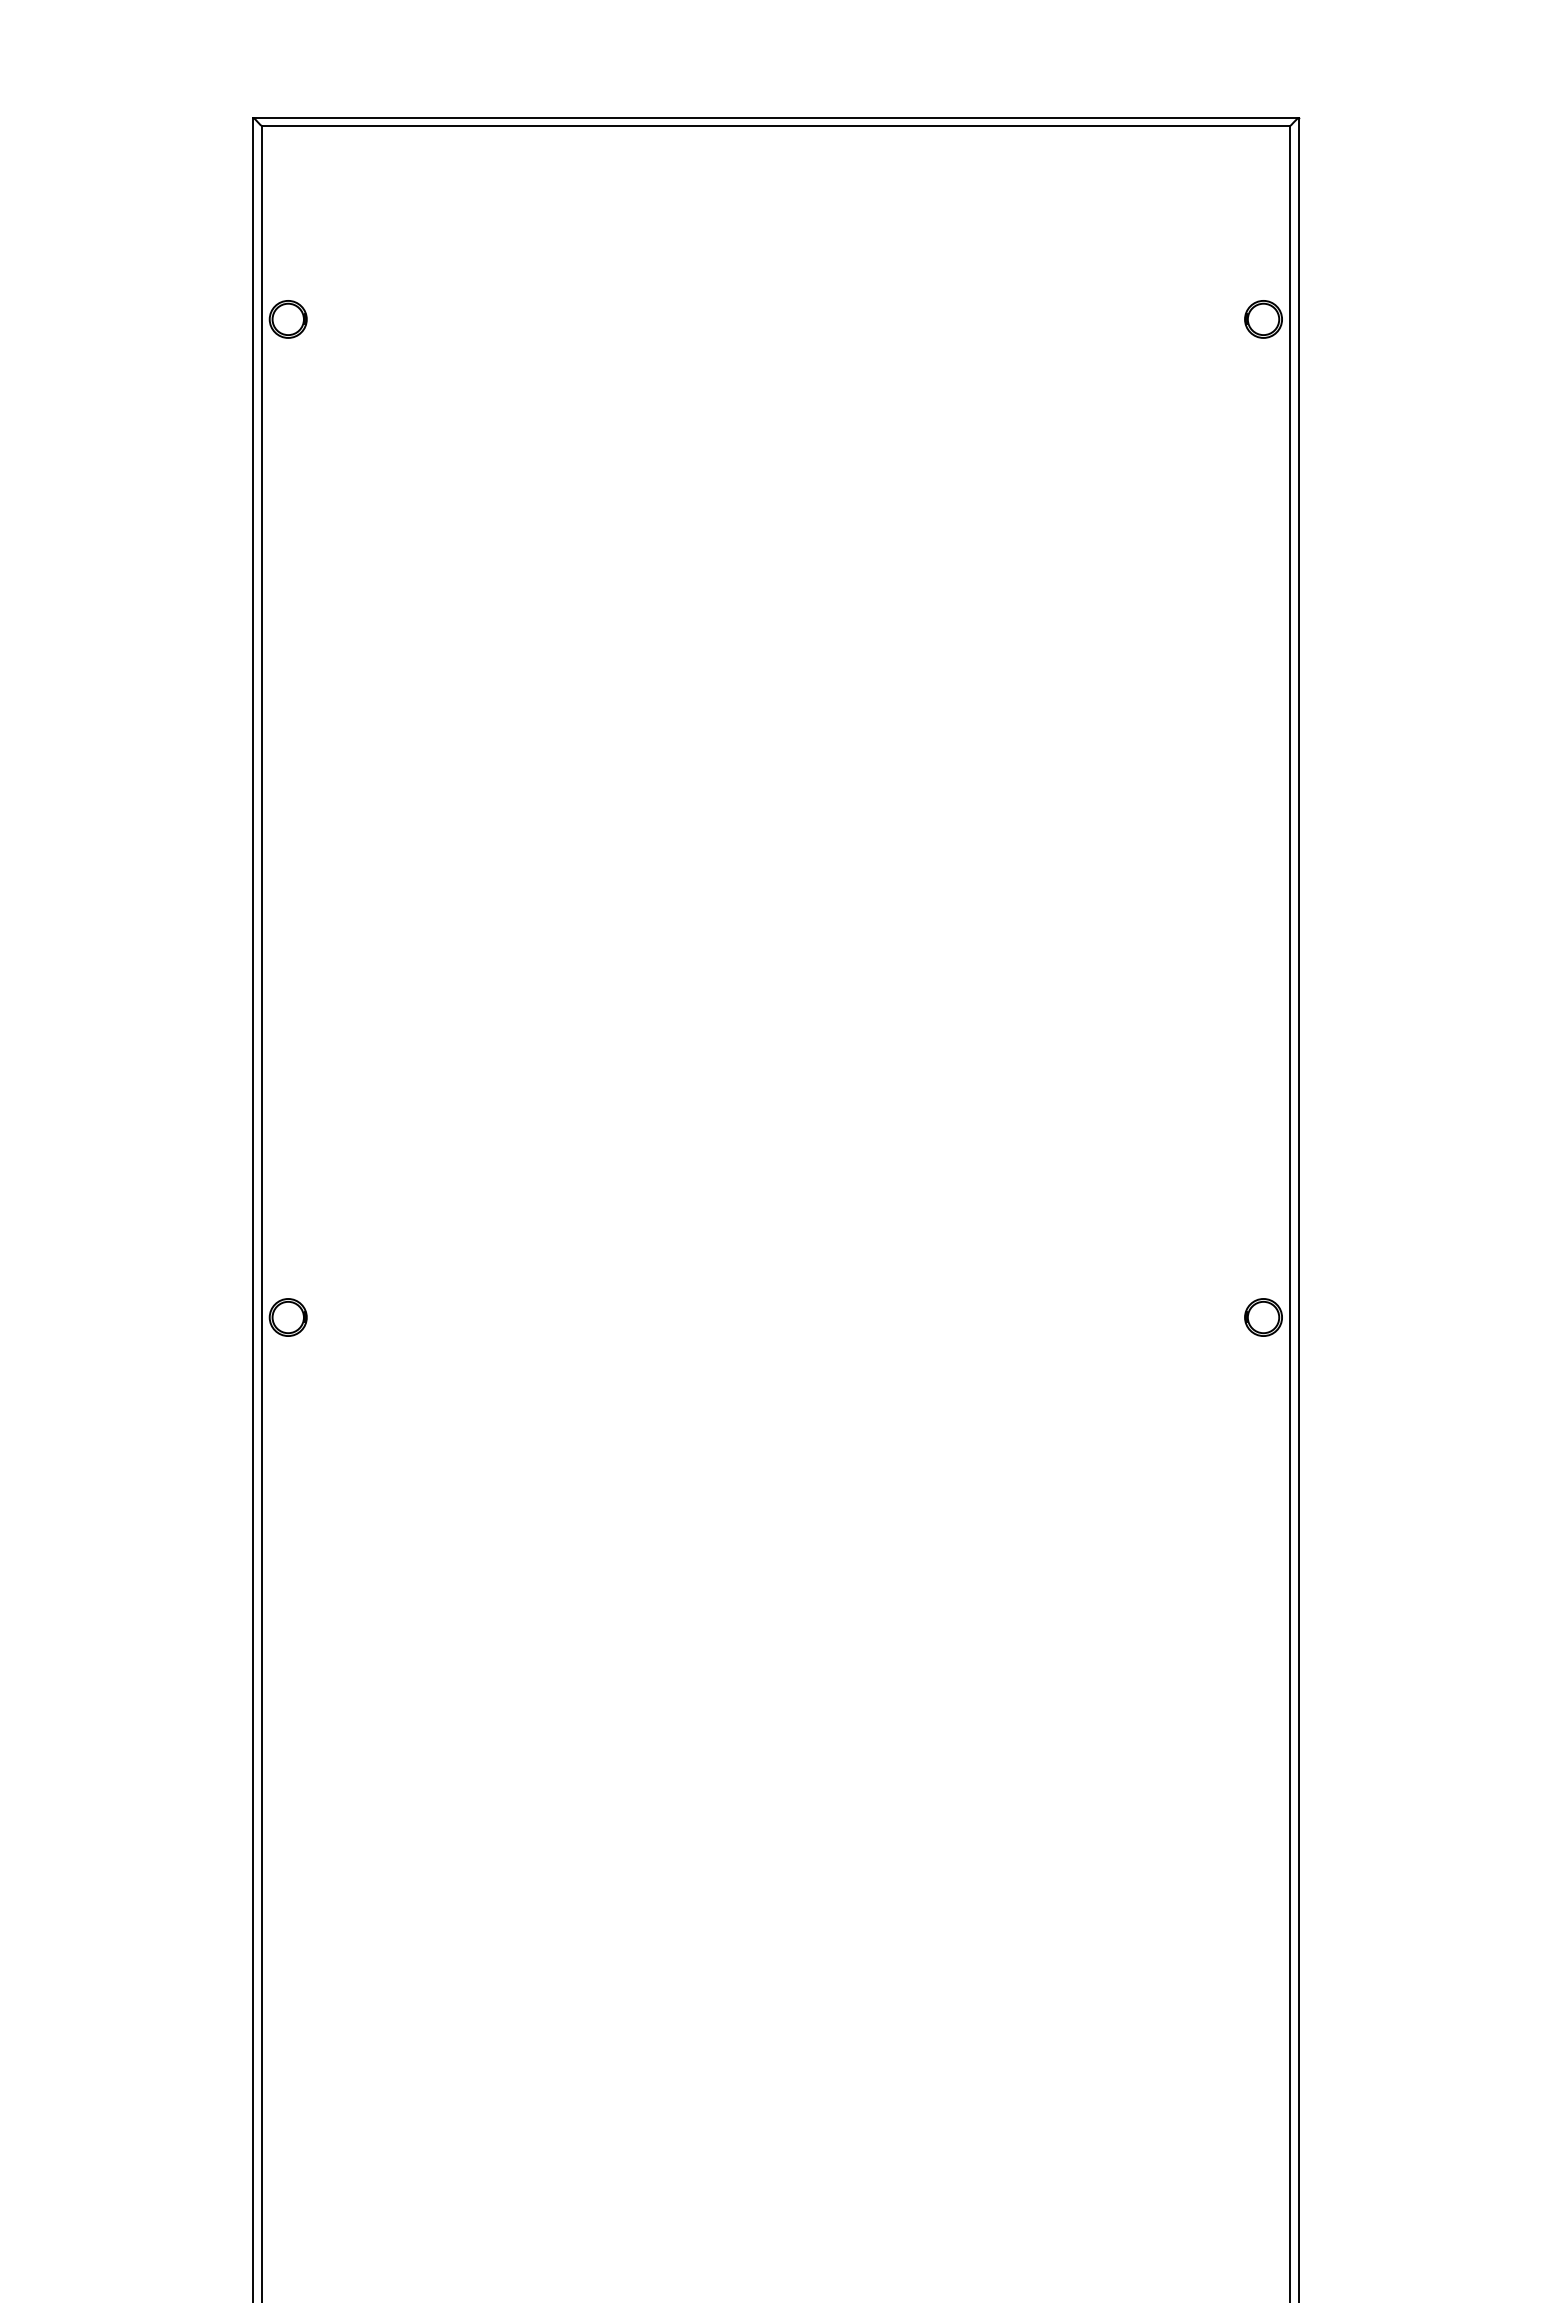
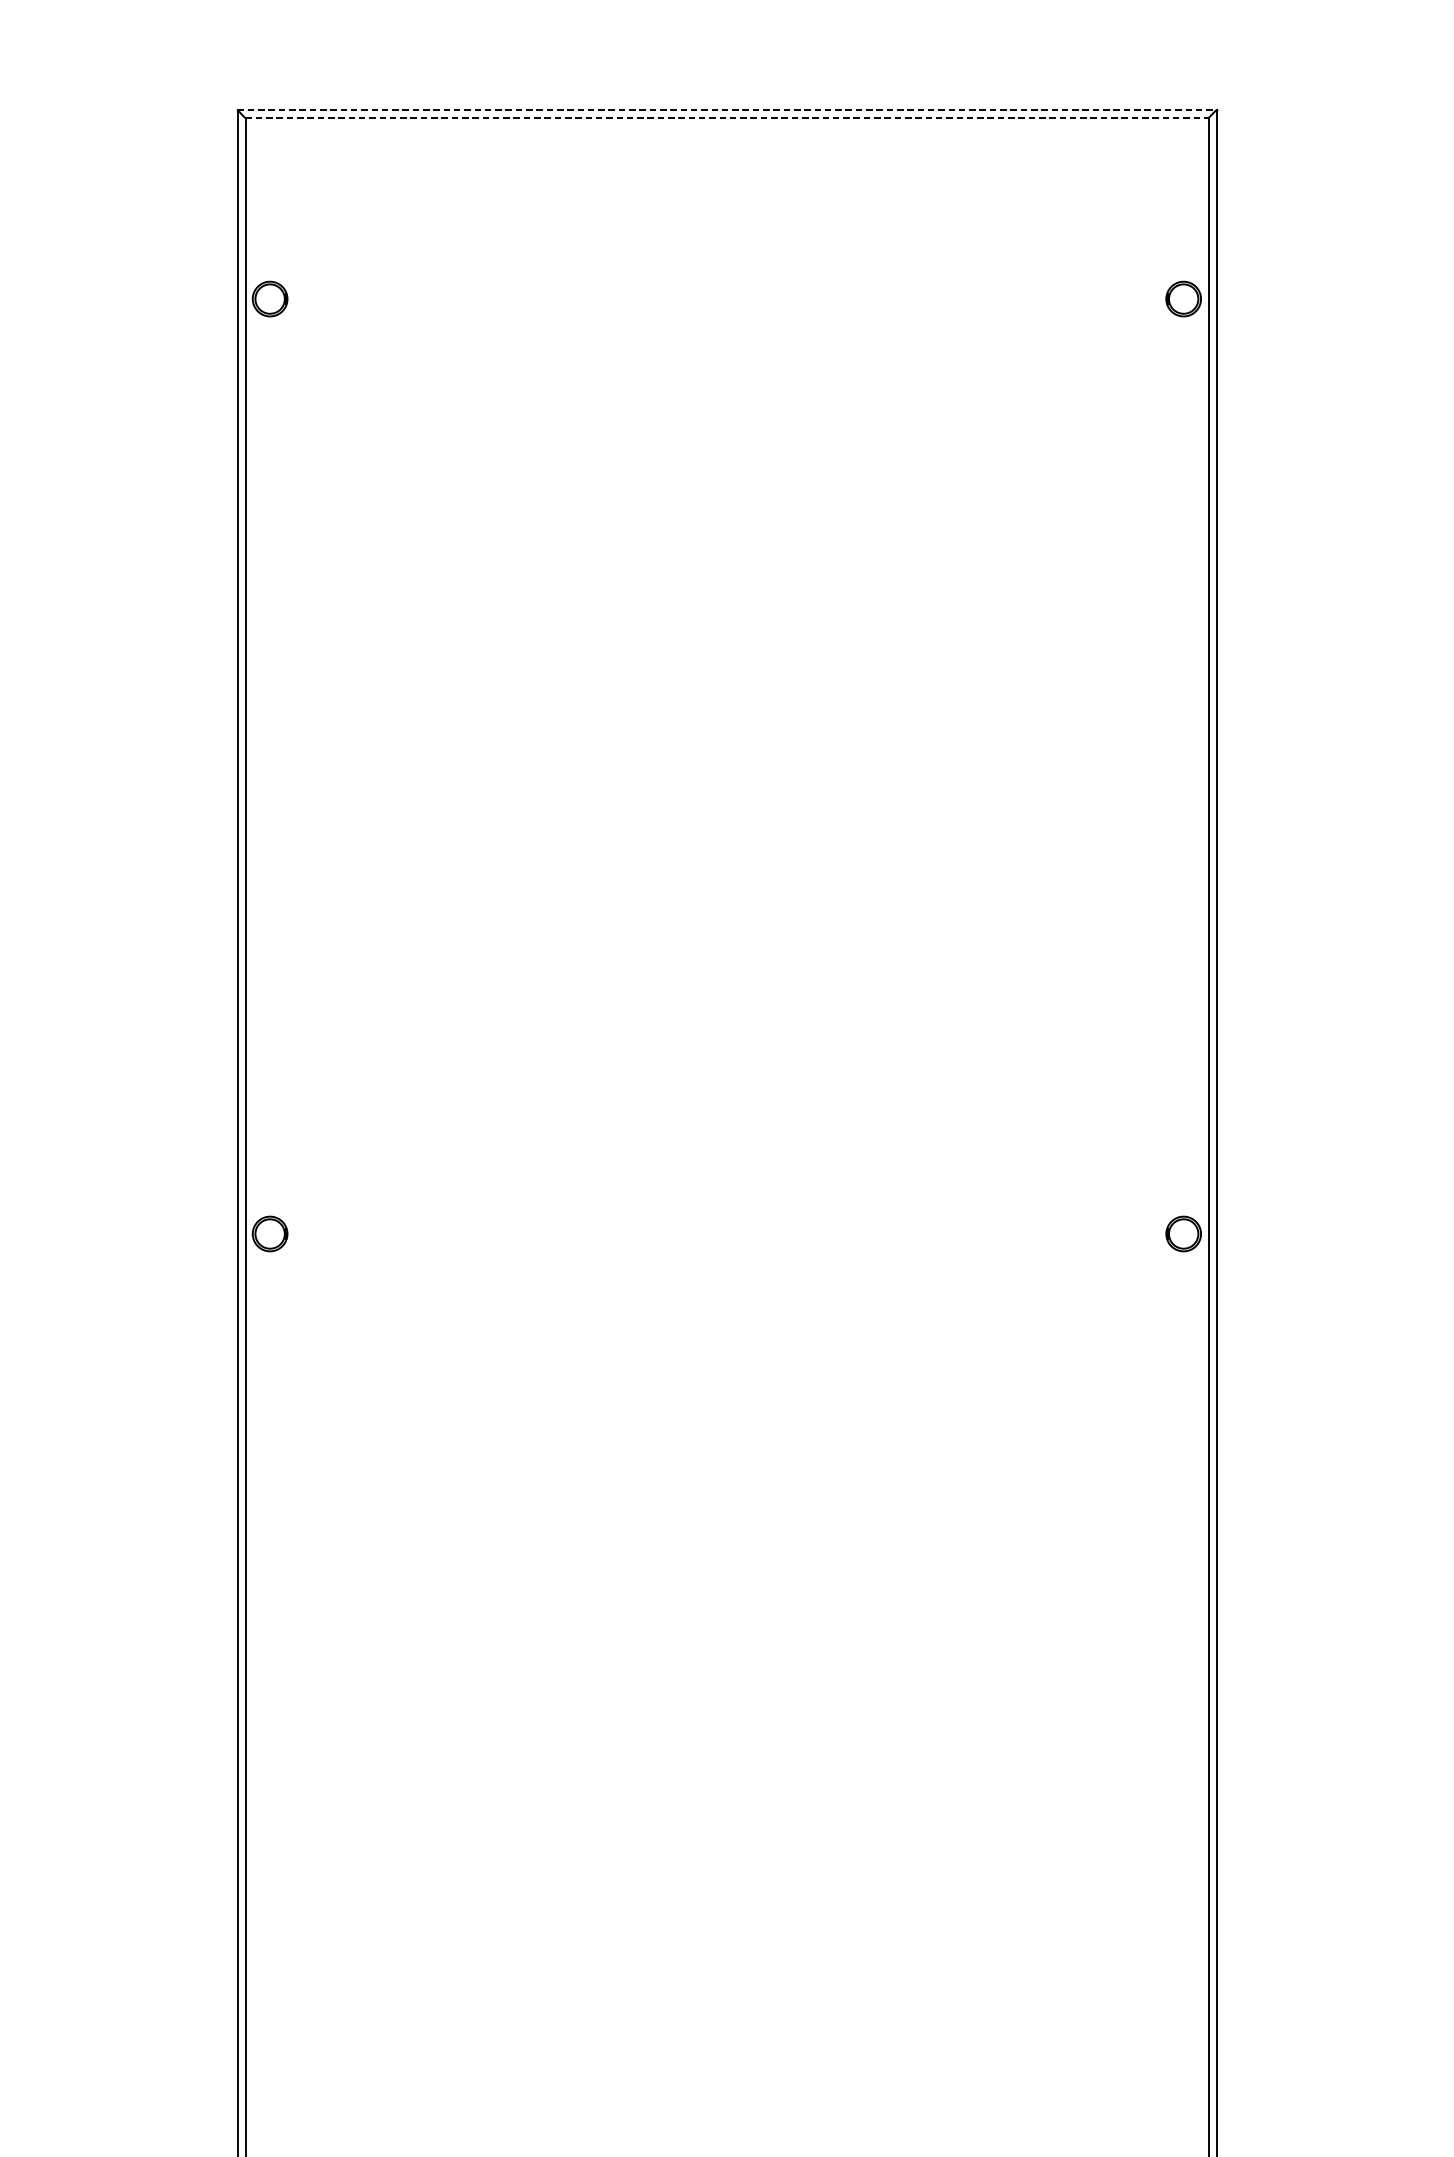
line: (776, 117) -> (727, 109), solid -> dashed
line: (776, 126) -> (727, 118), solid -> dashed

